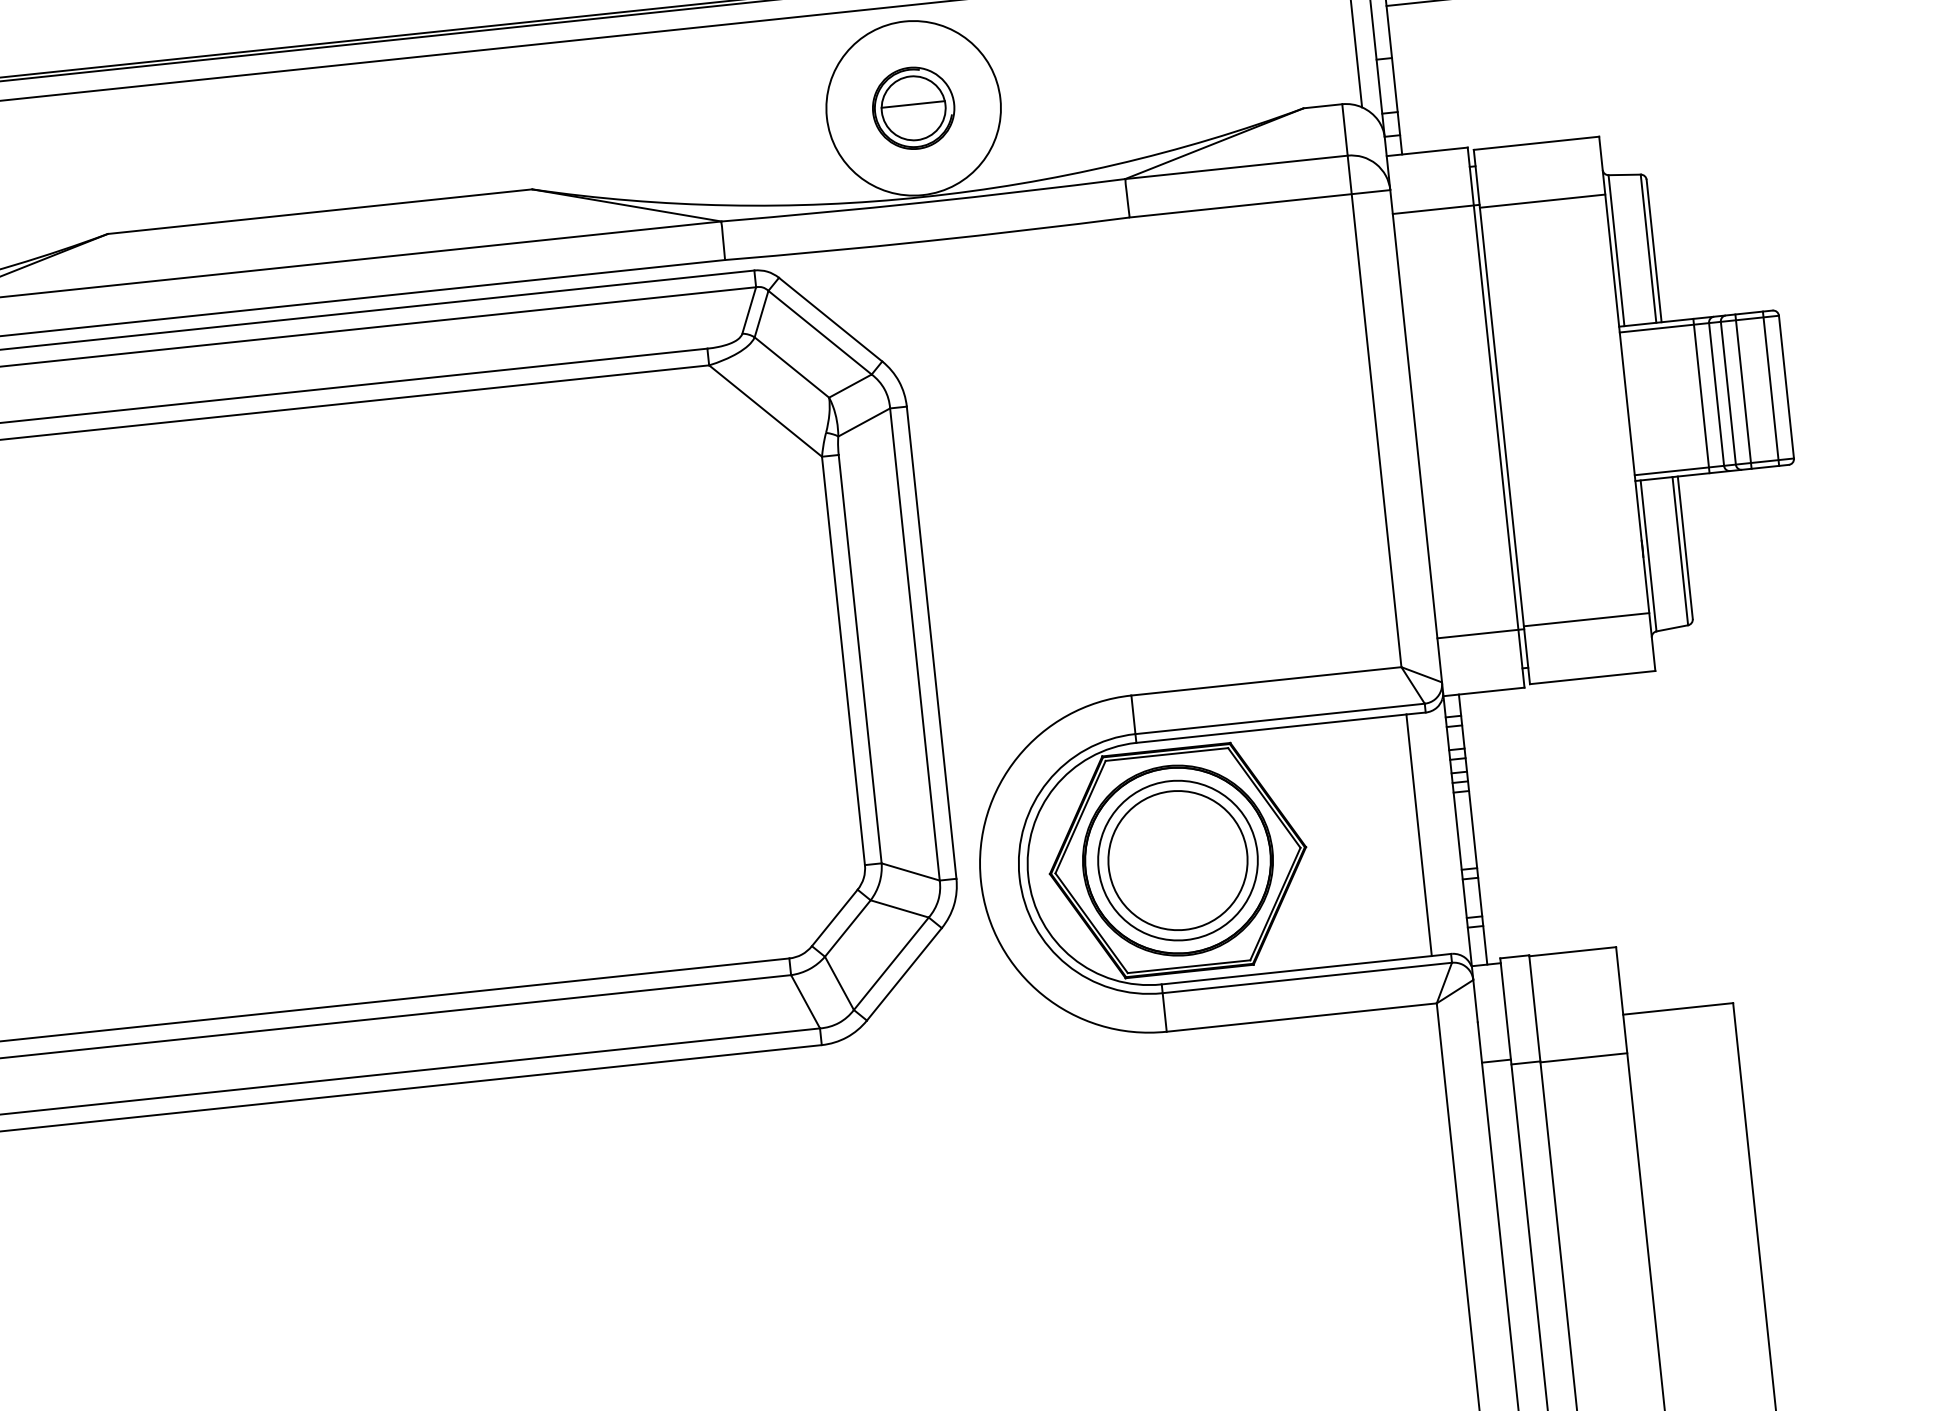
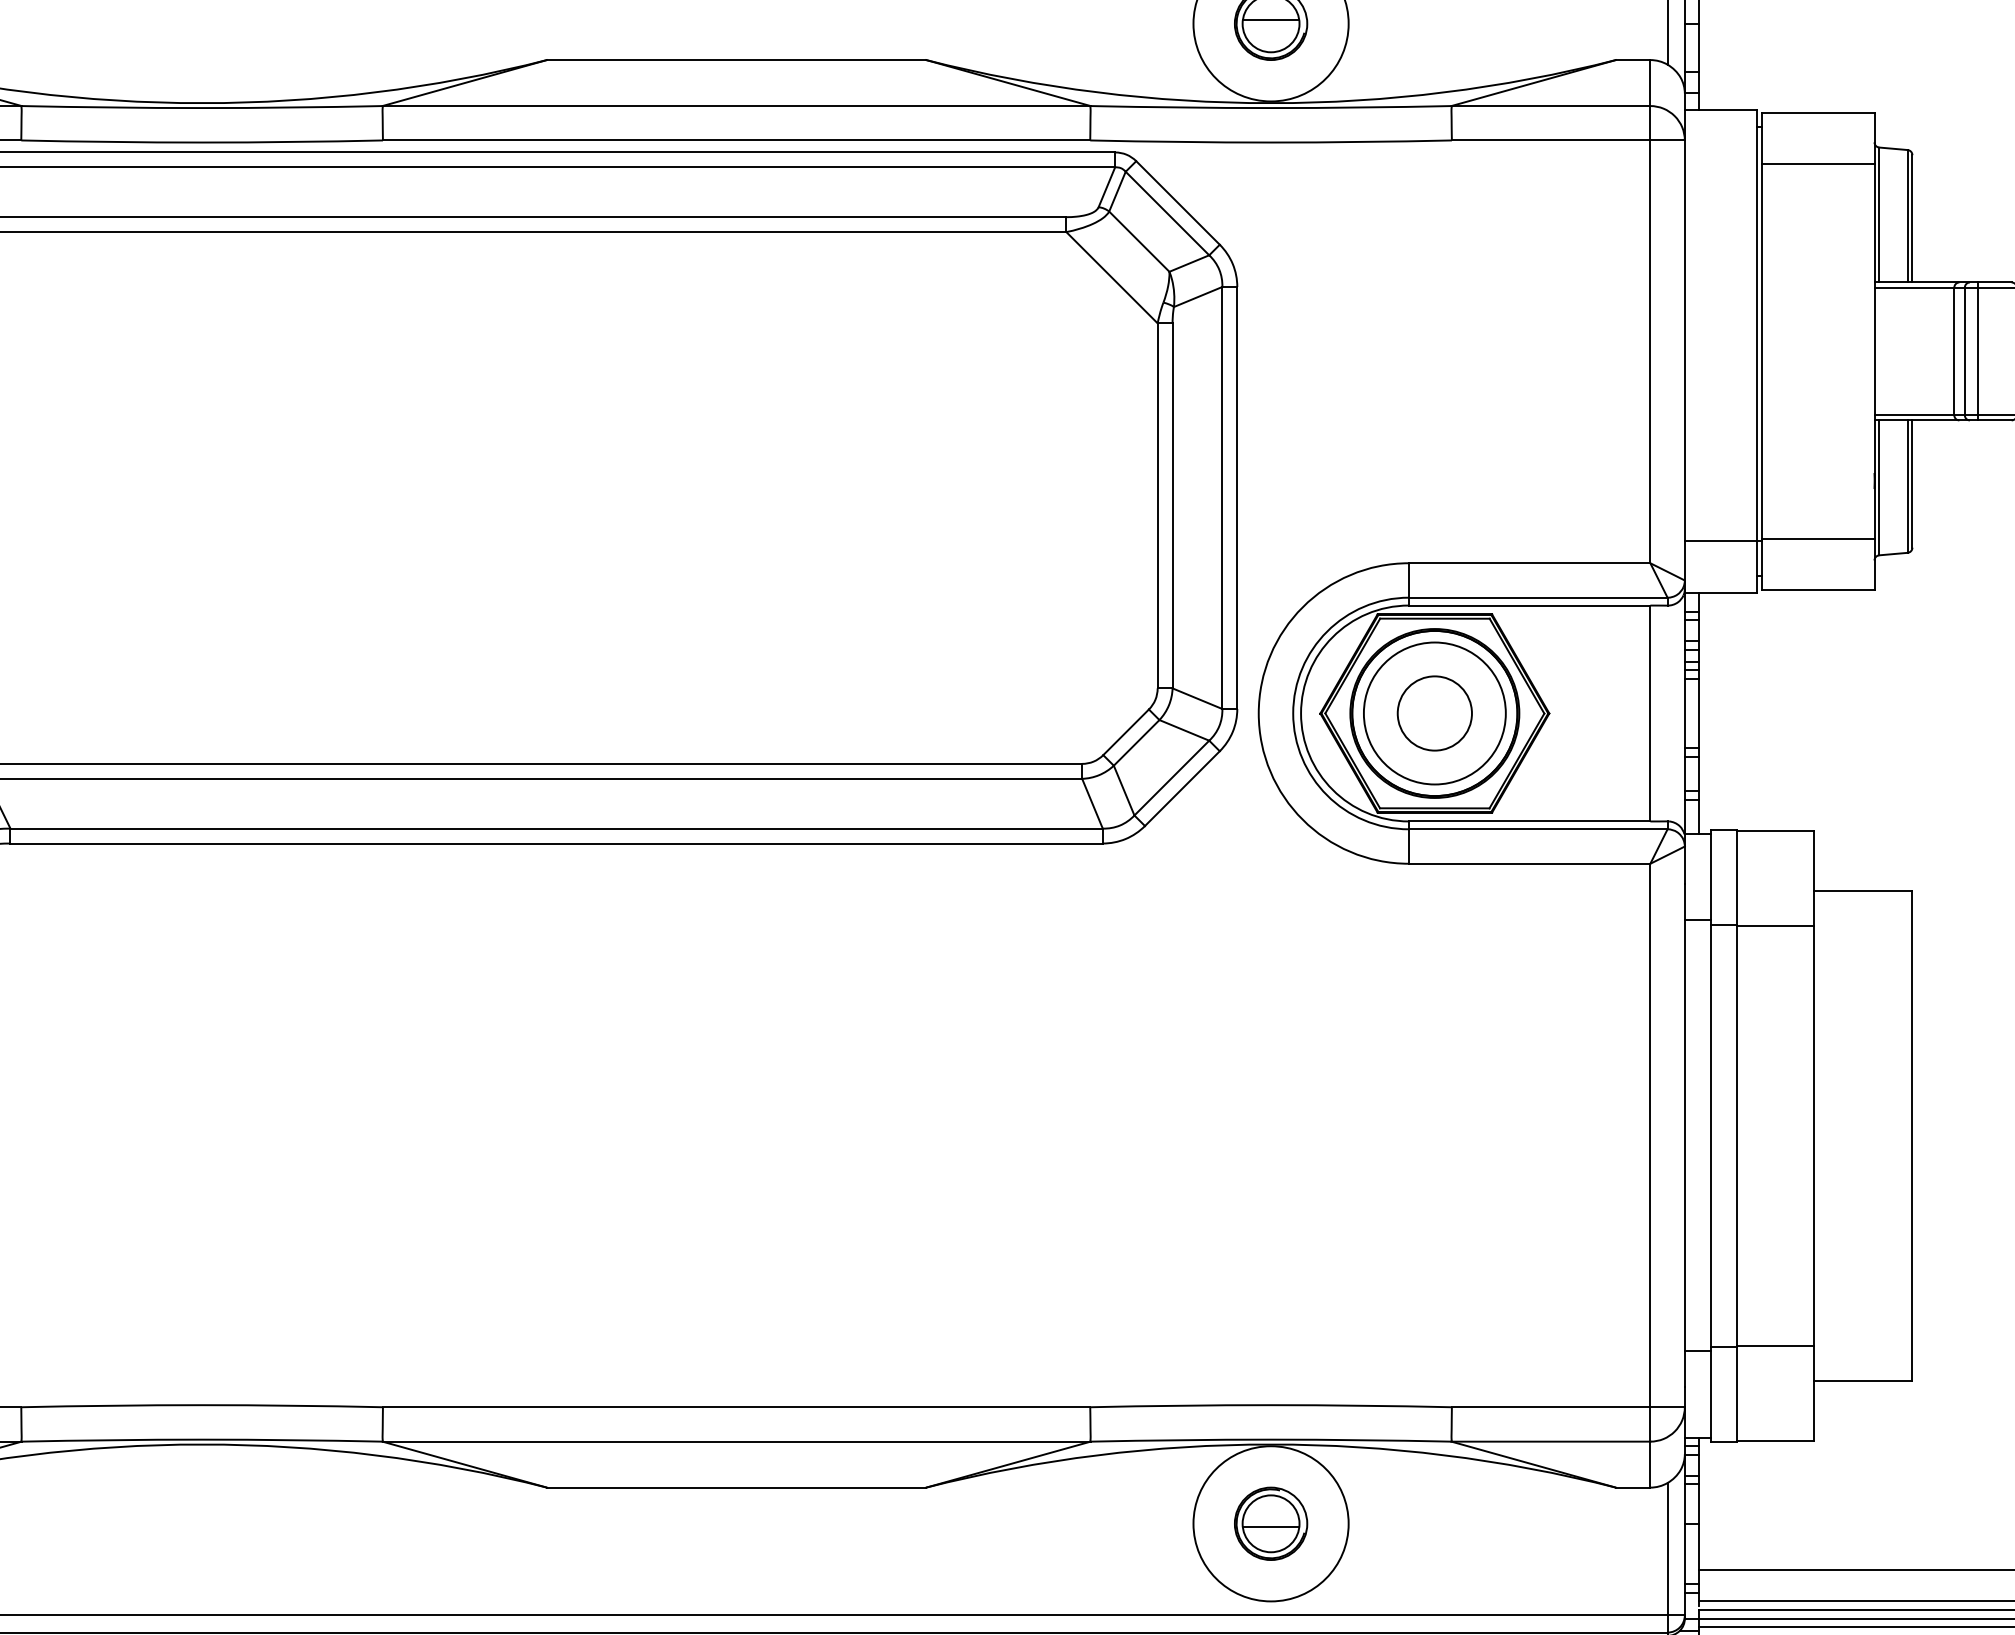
line: (1436, 209) -> (1723, 161), removed
line: (1771, 388) -> (2003, 351), removed
line: (1701, 396) -> (1940, 351), removed
circle: (1177, 860) -> (1434, 713), size x0.6

